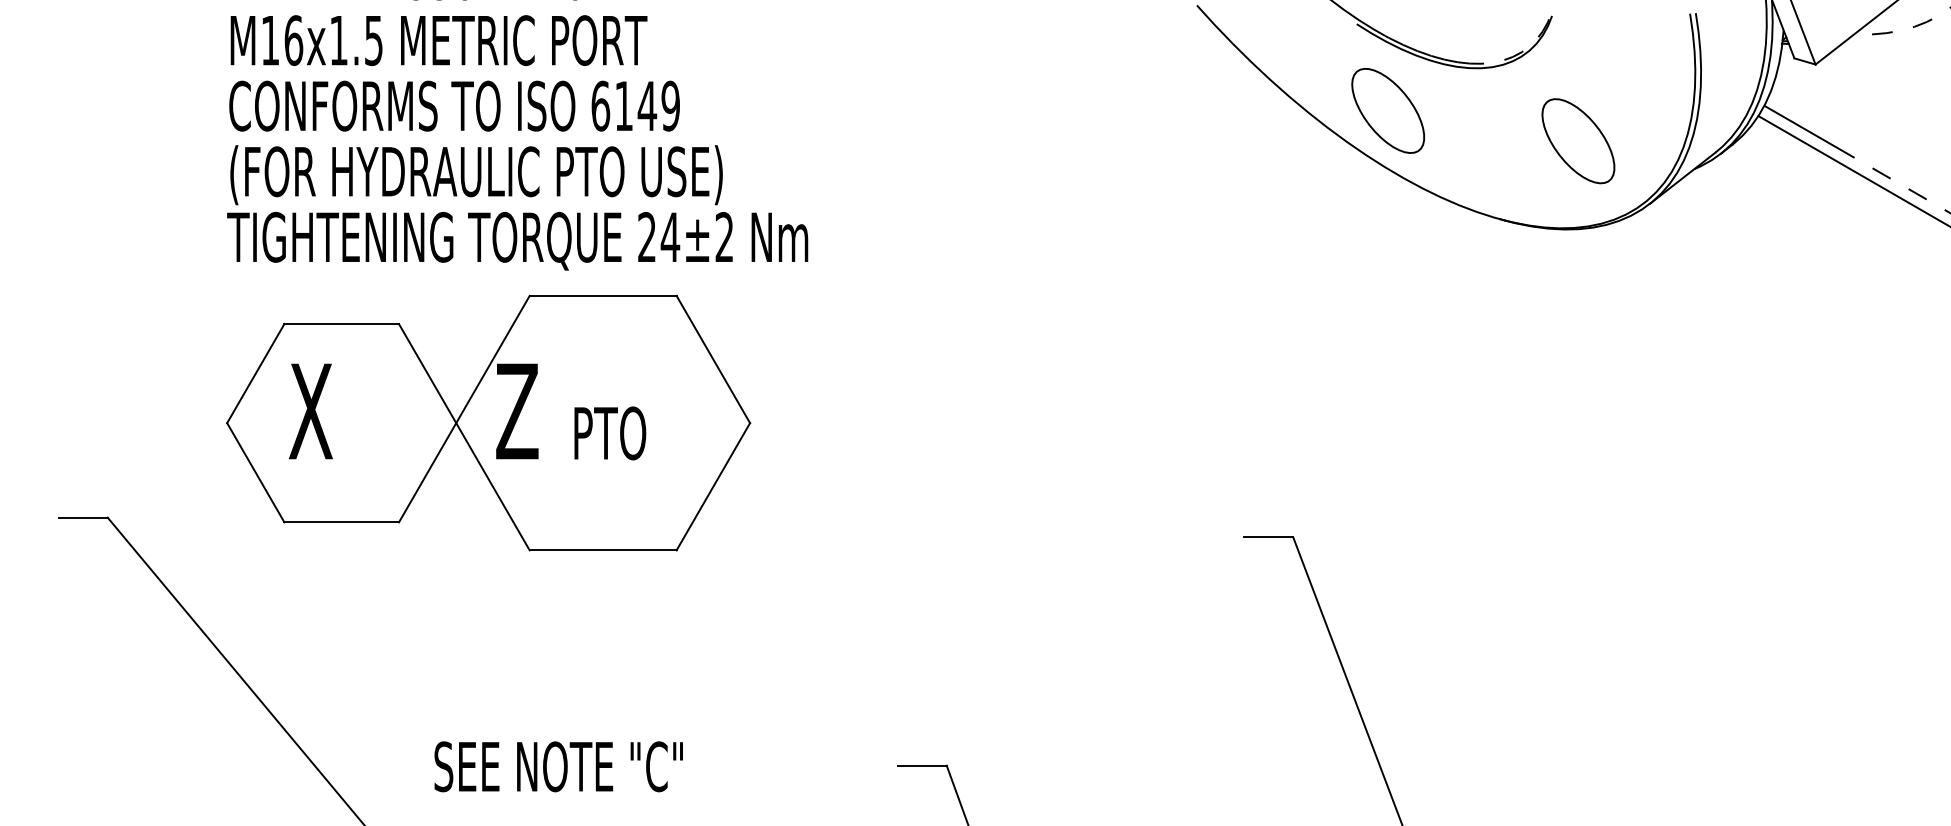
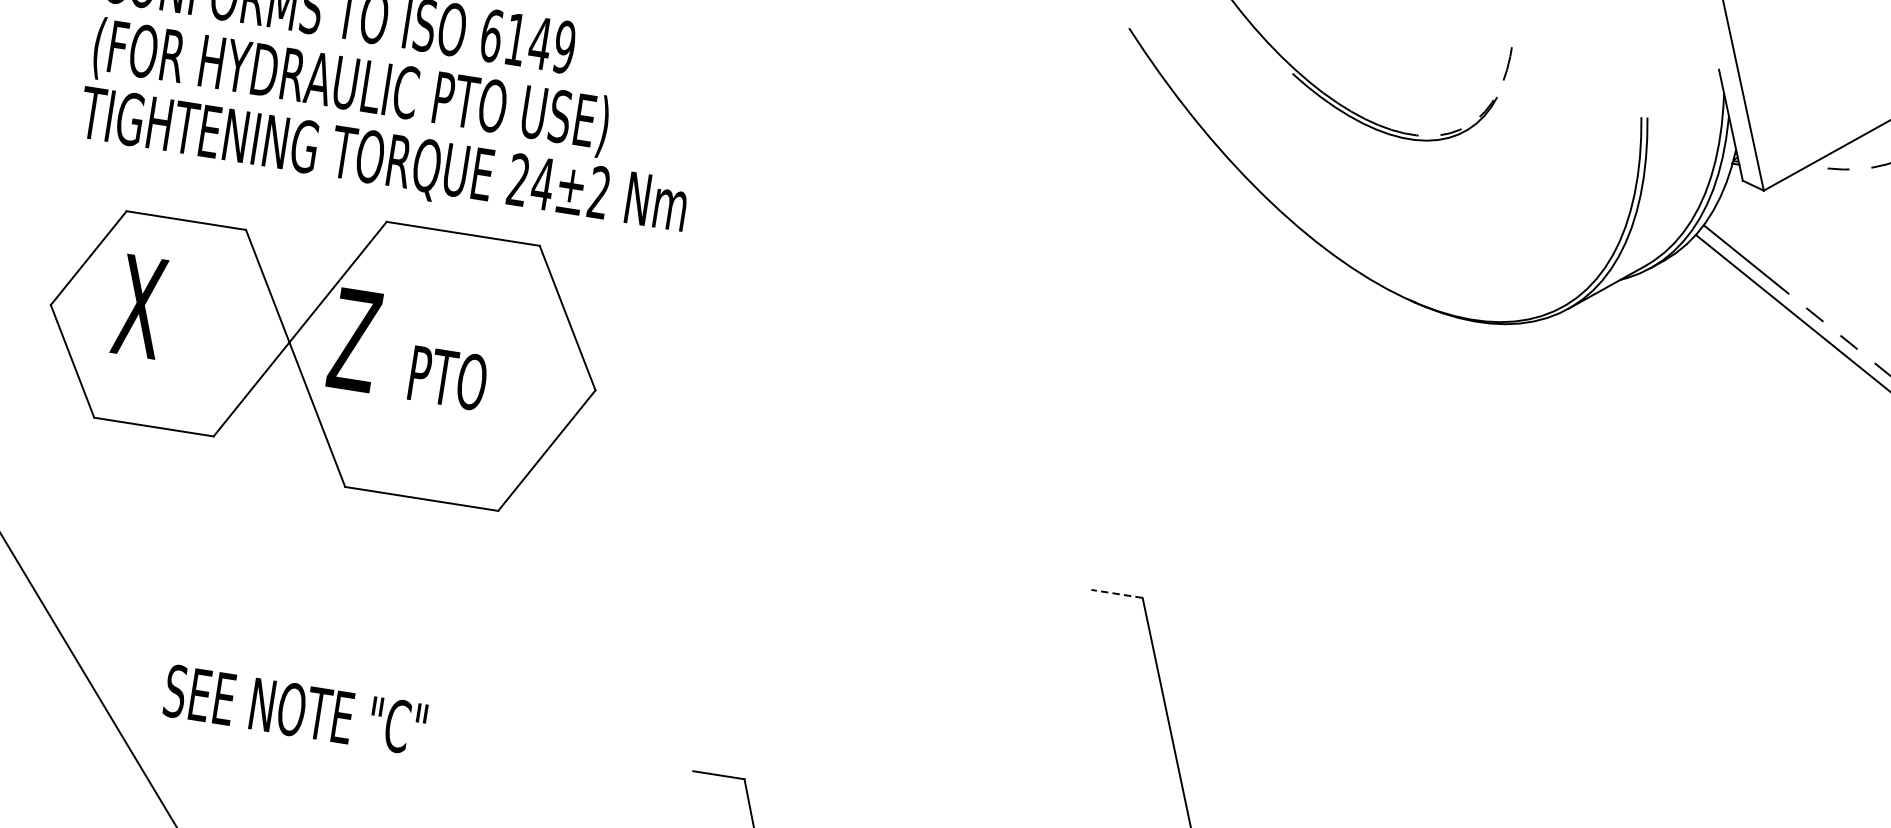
part: (1387, 110) -> (1310, 168), removed
part: (1578, 141) -> (1504, 232), removed
line: (1268, 537) -> (1116, 594), solid -> dashed
text: (558, 766) -> (295, 709), moved

